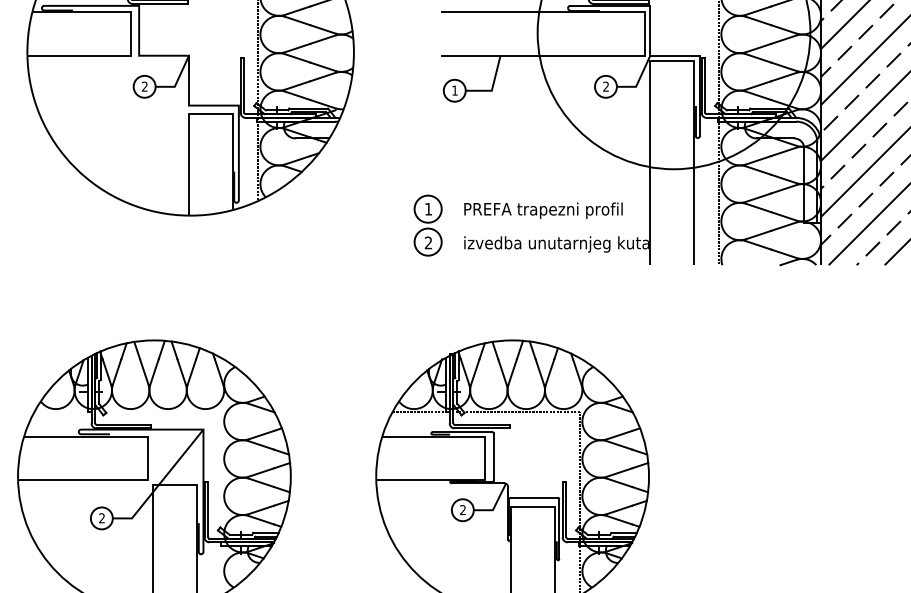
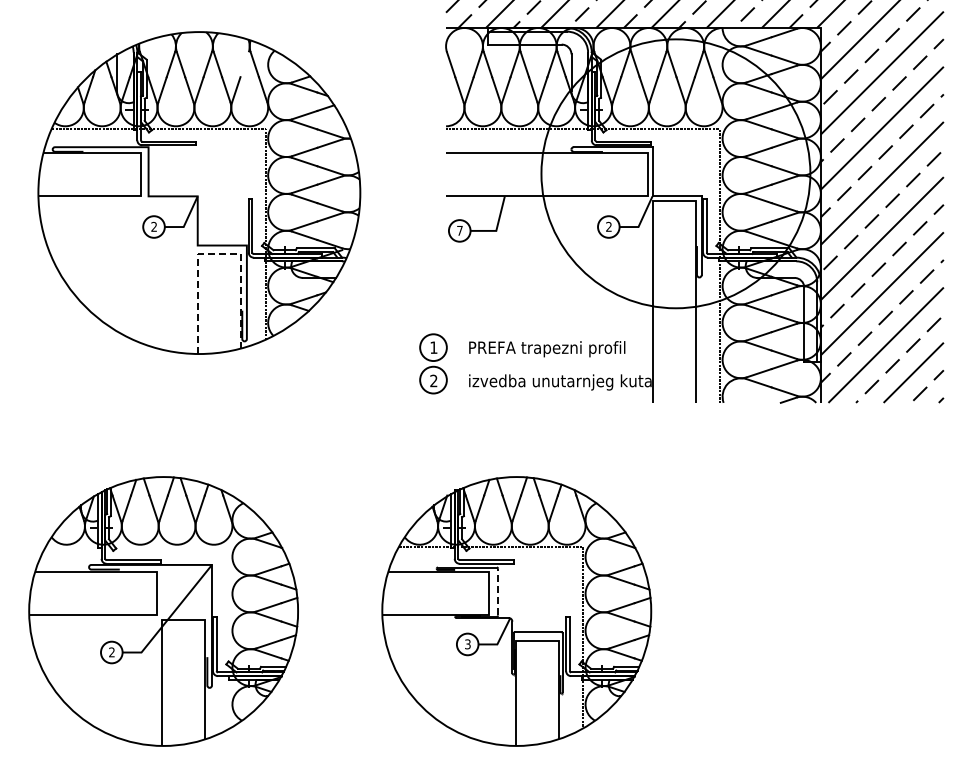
text: (454, 90) -> (459, 230), 1 -> 7
line: (208, 113) -> (216, 253), solid -> dashed
line: (494, 456) -> (498, 591), solid -> dashed
text: (462, 510) -> (467, 644), 2 -> 3

